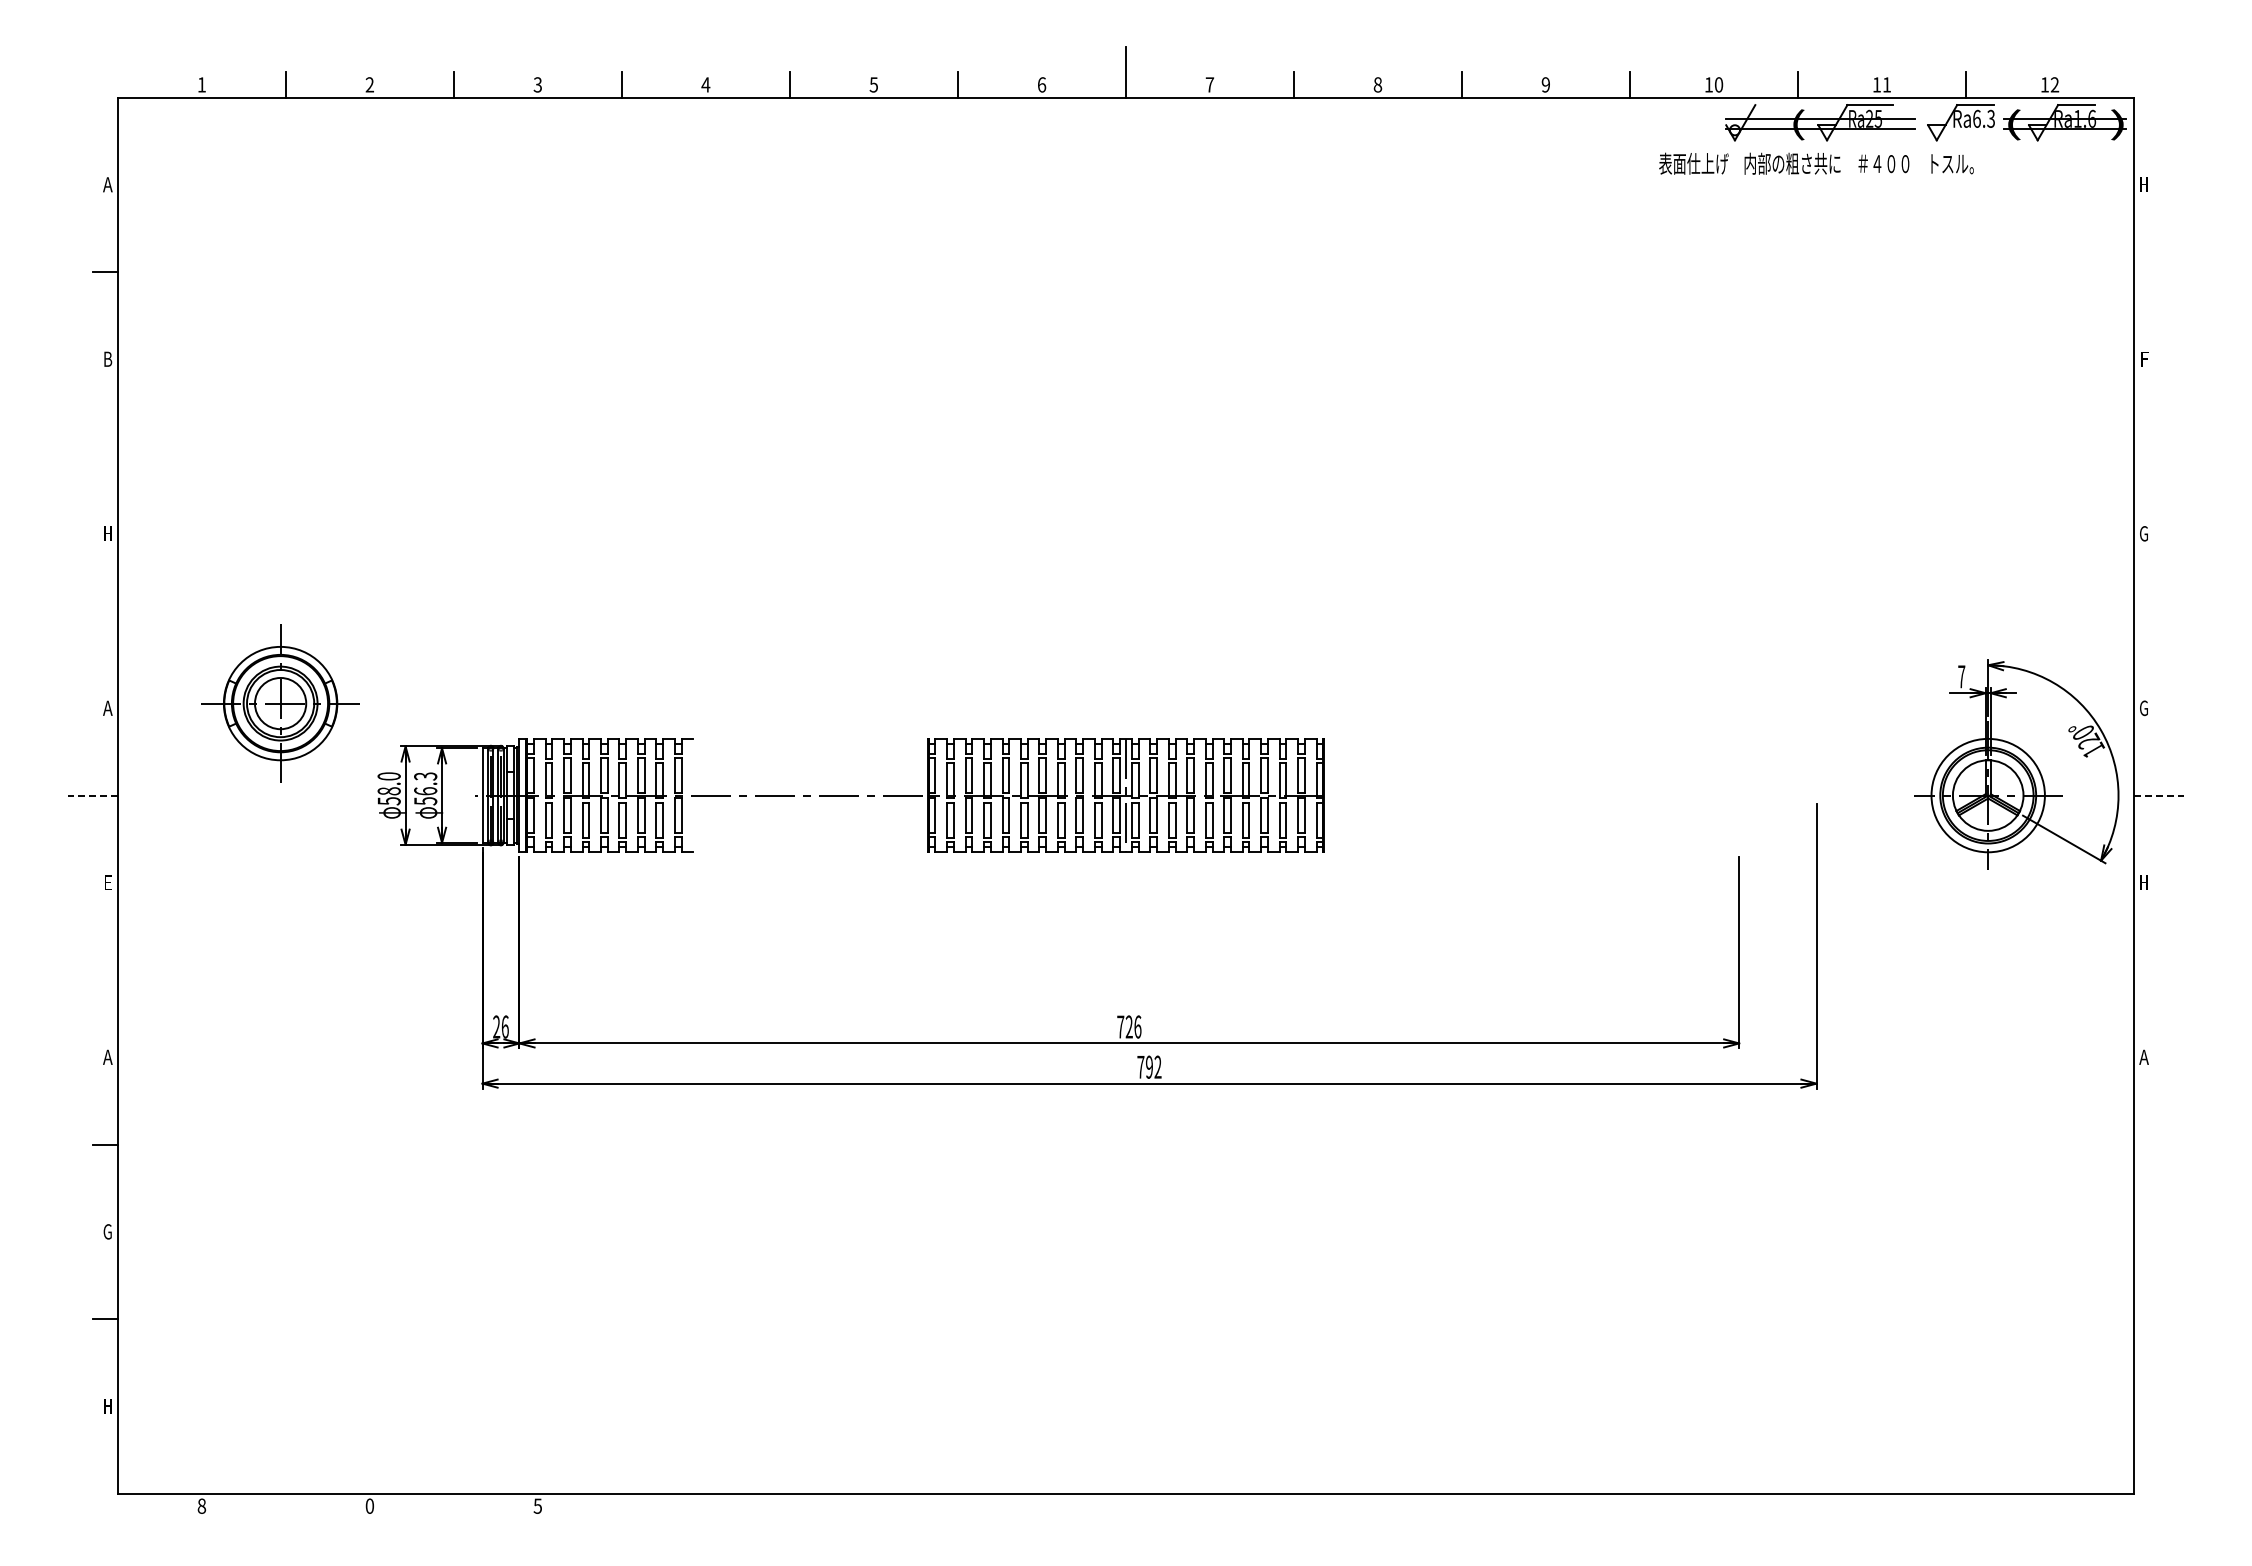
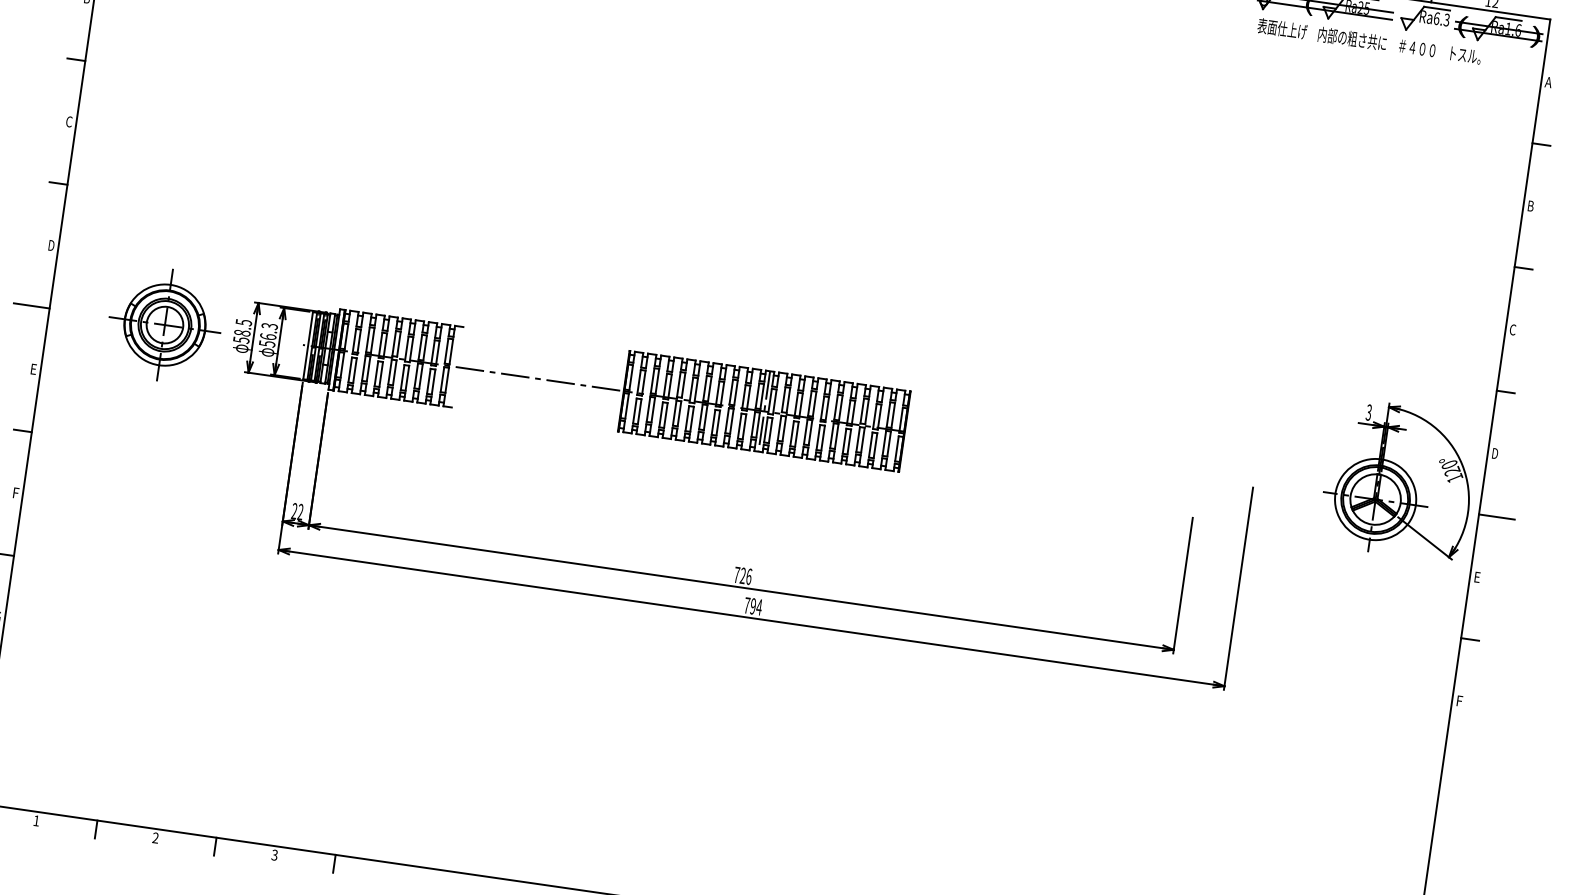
text: (1816, 163) -> (1369, 41), moved
text: (2143, 184) -> (1548, 82), H -> A
line: (2146, 272) -> (1541, 144), added
text: (2144, 358) -> (1531, 205), F -> B
line: (104, 446) -> (75, 59), added
line: (2146, 446) -> (1523, 268), added
text: (107, 533) -> (69, 121), H -> C
text: (2144, 533) -> (1513, 329), G -> C
line: (104, 621) -> (57, 183), added
line: (2146, 621) -> (1505, 392), added
text: (1961, 676) -> (1368, 412), 7 -> 3
part: (280, 703) -> (164, 325), moved
text: (107, 707) -> (51, 244), A -> D
text: (2144, 708) -> (1495, 453), G -> D
text: (388, 776) -> (243, 322), 58.0 -> 58.5
line: (92, 795) -> (31, 305), dashed -> solid
line: (2159, 795) -> (1497, 516), dashed -> solid
text: (2143, 882) -> (1476, 577), H -> E
line: (104, 970) -> (22, 431), added
line: (2146, 970) -> (1469, 639), added
text: (504, 1026) -> (300, 511), 26 -> 22
text: (107, 1056) -> (15, 492), A -> F
text: (2143, 1056) -> (1459, 700), A -> F
text: (1157, 1066) -> (758, 606), 792 -> 794
text: (201, 1505) -> (36, 820), 8 -> 1
line: (285, 1505) -> (95, 828), added
text: (369, 1505) -> (155, 837), 0 -> 2
line: (453, 1505) -> (215, 846), added
text: (537, 1505) -> (274, 854), 5 -> 3
line: (621, 1505) -> (334, 863), added

